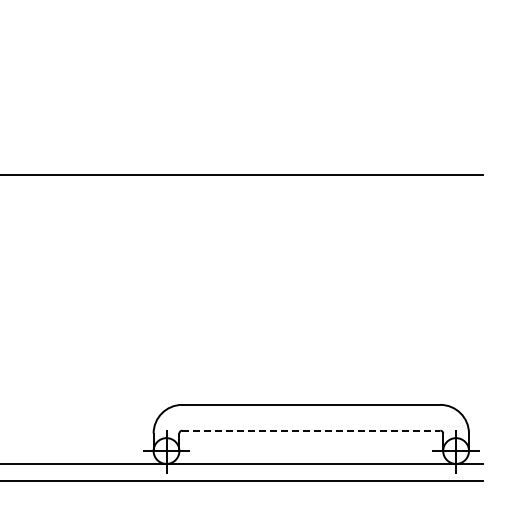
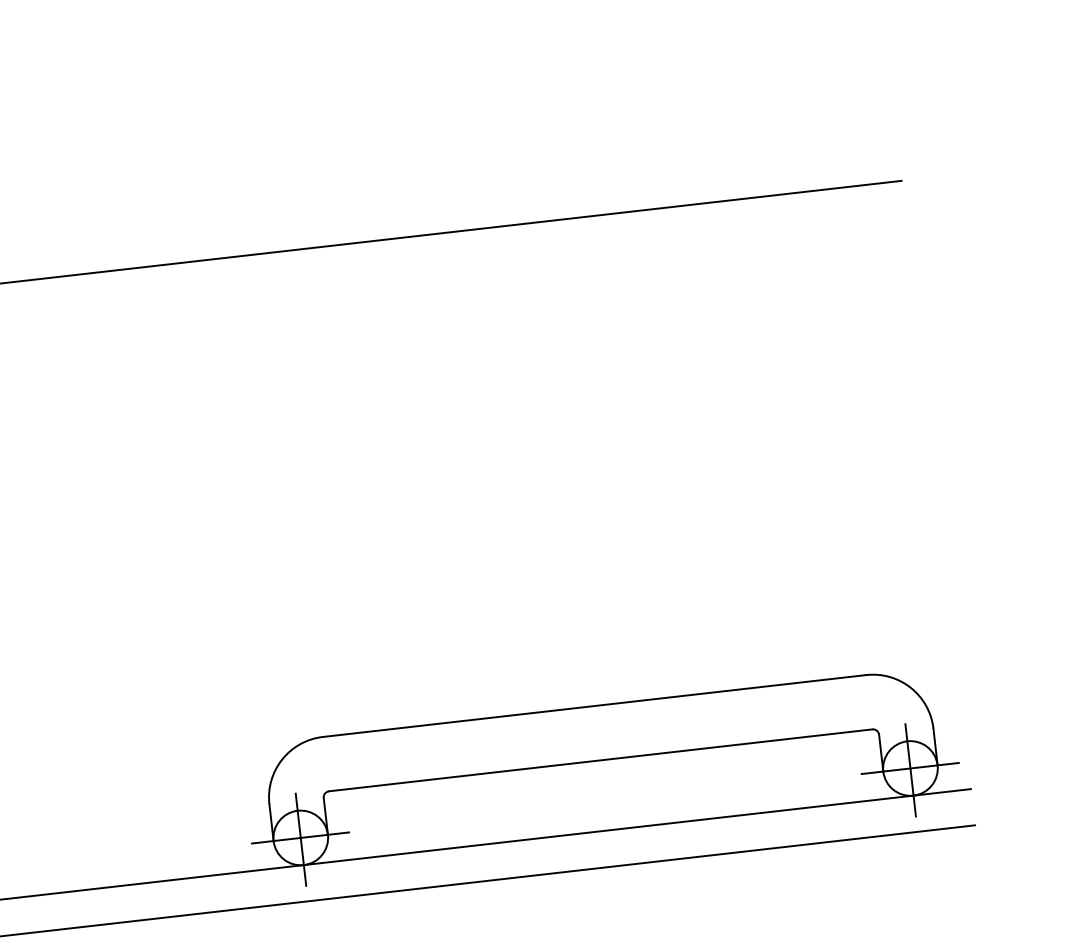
line: (311, 430) -> (601, 759), dashed -> solid

